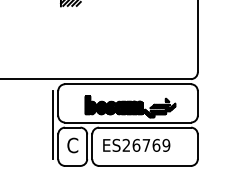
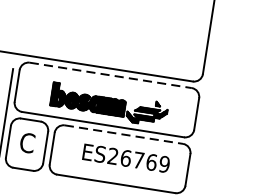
line: (128, 84) -> (111, 75), solid -> dashed
line: (145, 127) -> (124, 134), solid -> dashed
text: (136, 145) -> (126, 158), moved

